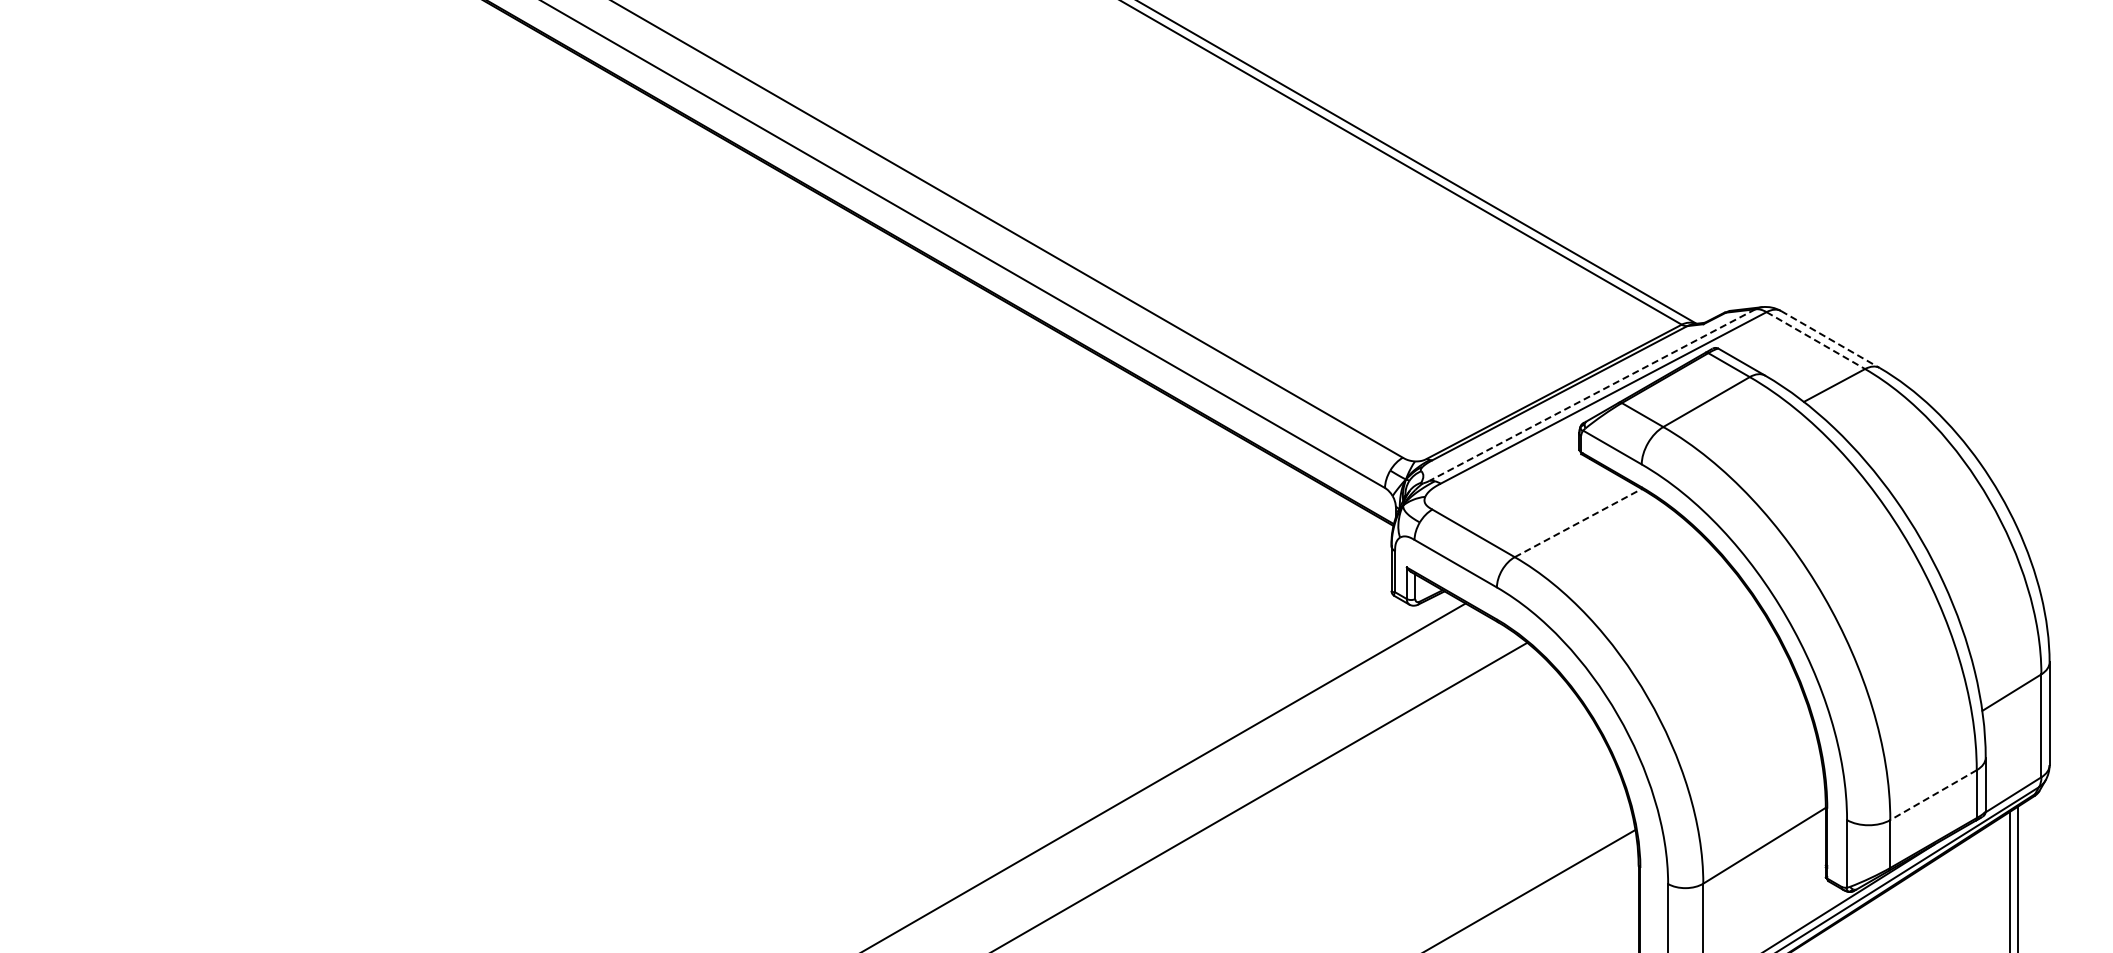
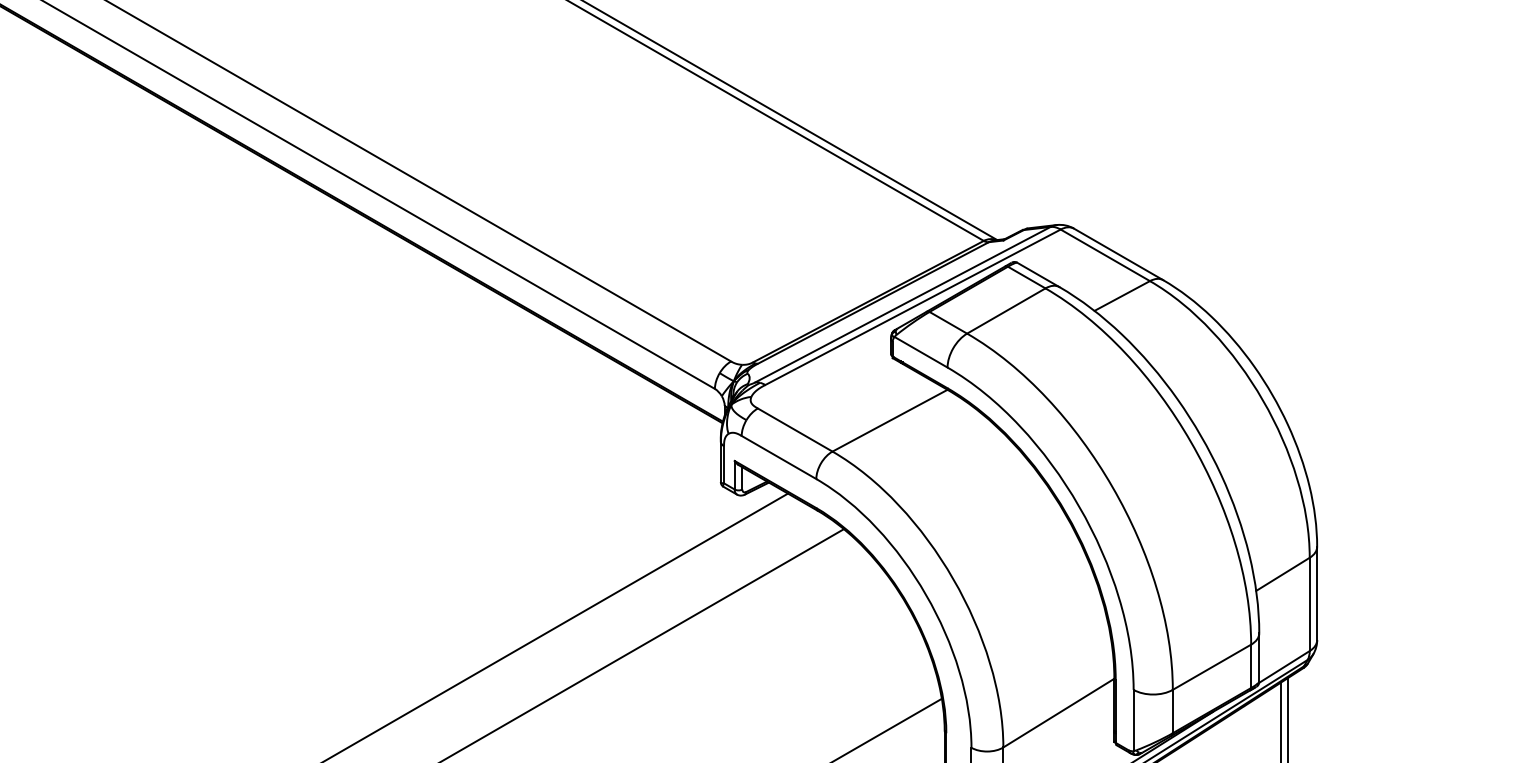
line: (1830, 339) -> (1118, 254), dashed -> solid
line: (1815, 340) -> (1105, 255), dashed -> solid
line: (1592, 395) -> (902, 305), dashed -> solid
line: (1578, 522) -> (890, 420), dashed -> solid
line: (1933, 795) -> (1211, 667), dashed -> solid

